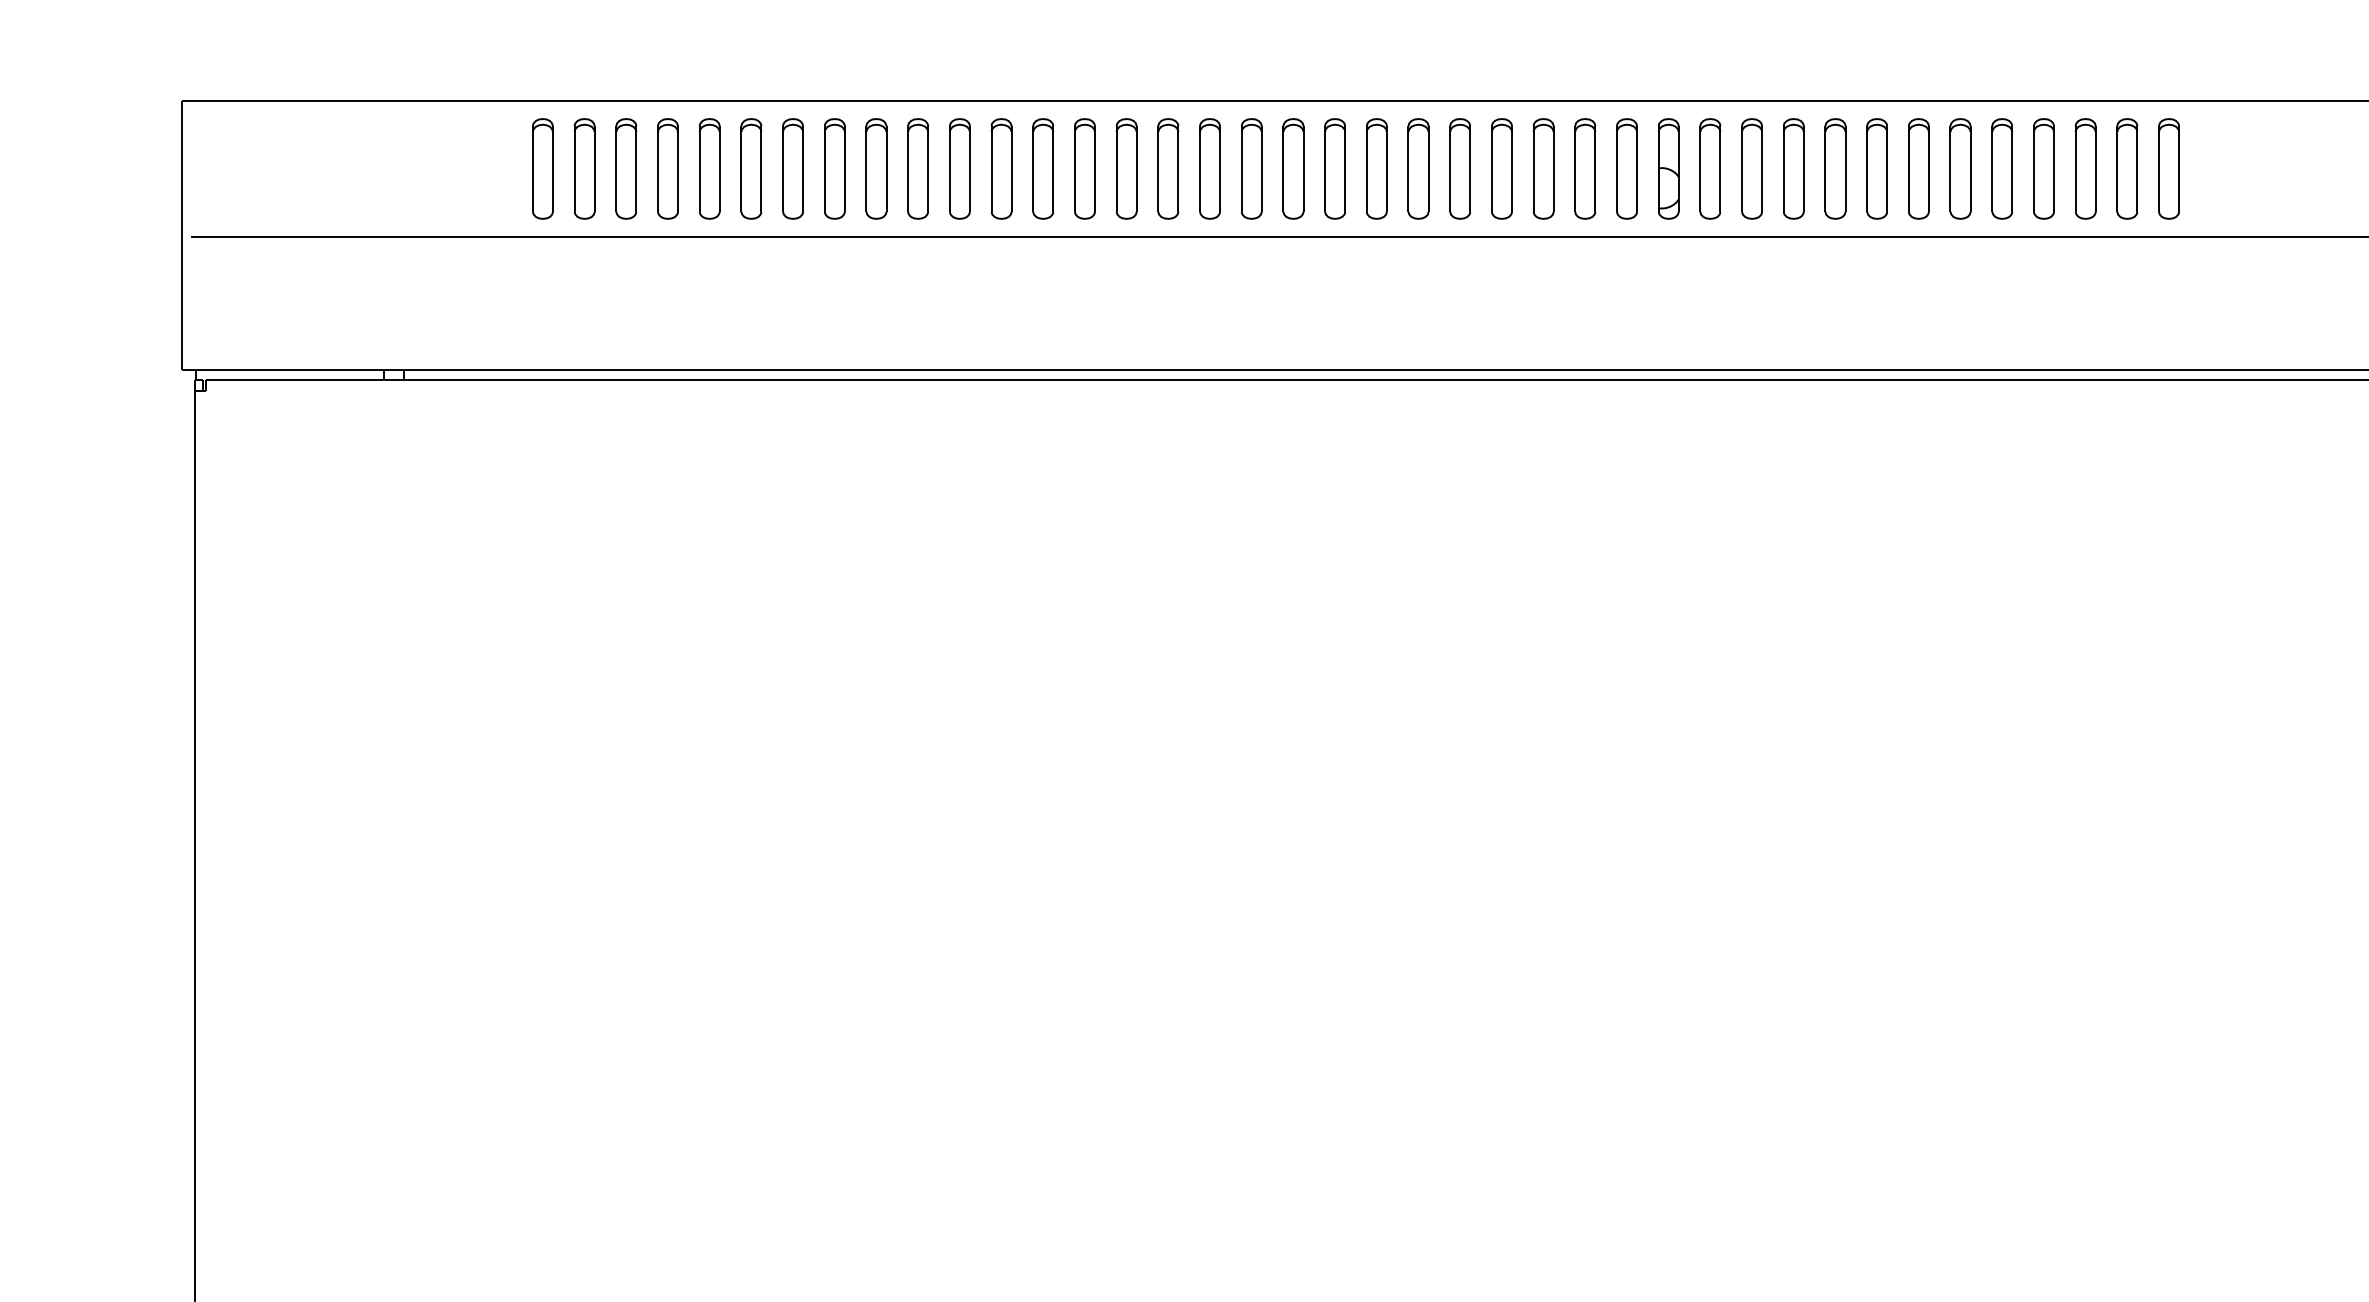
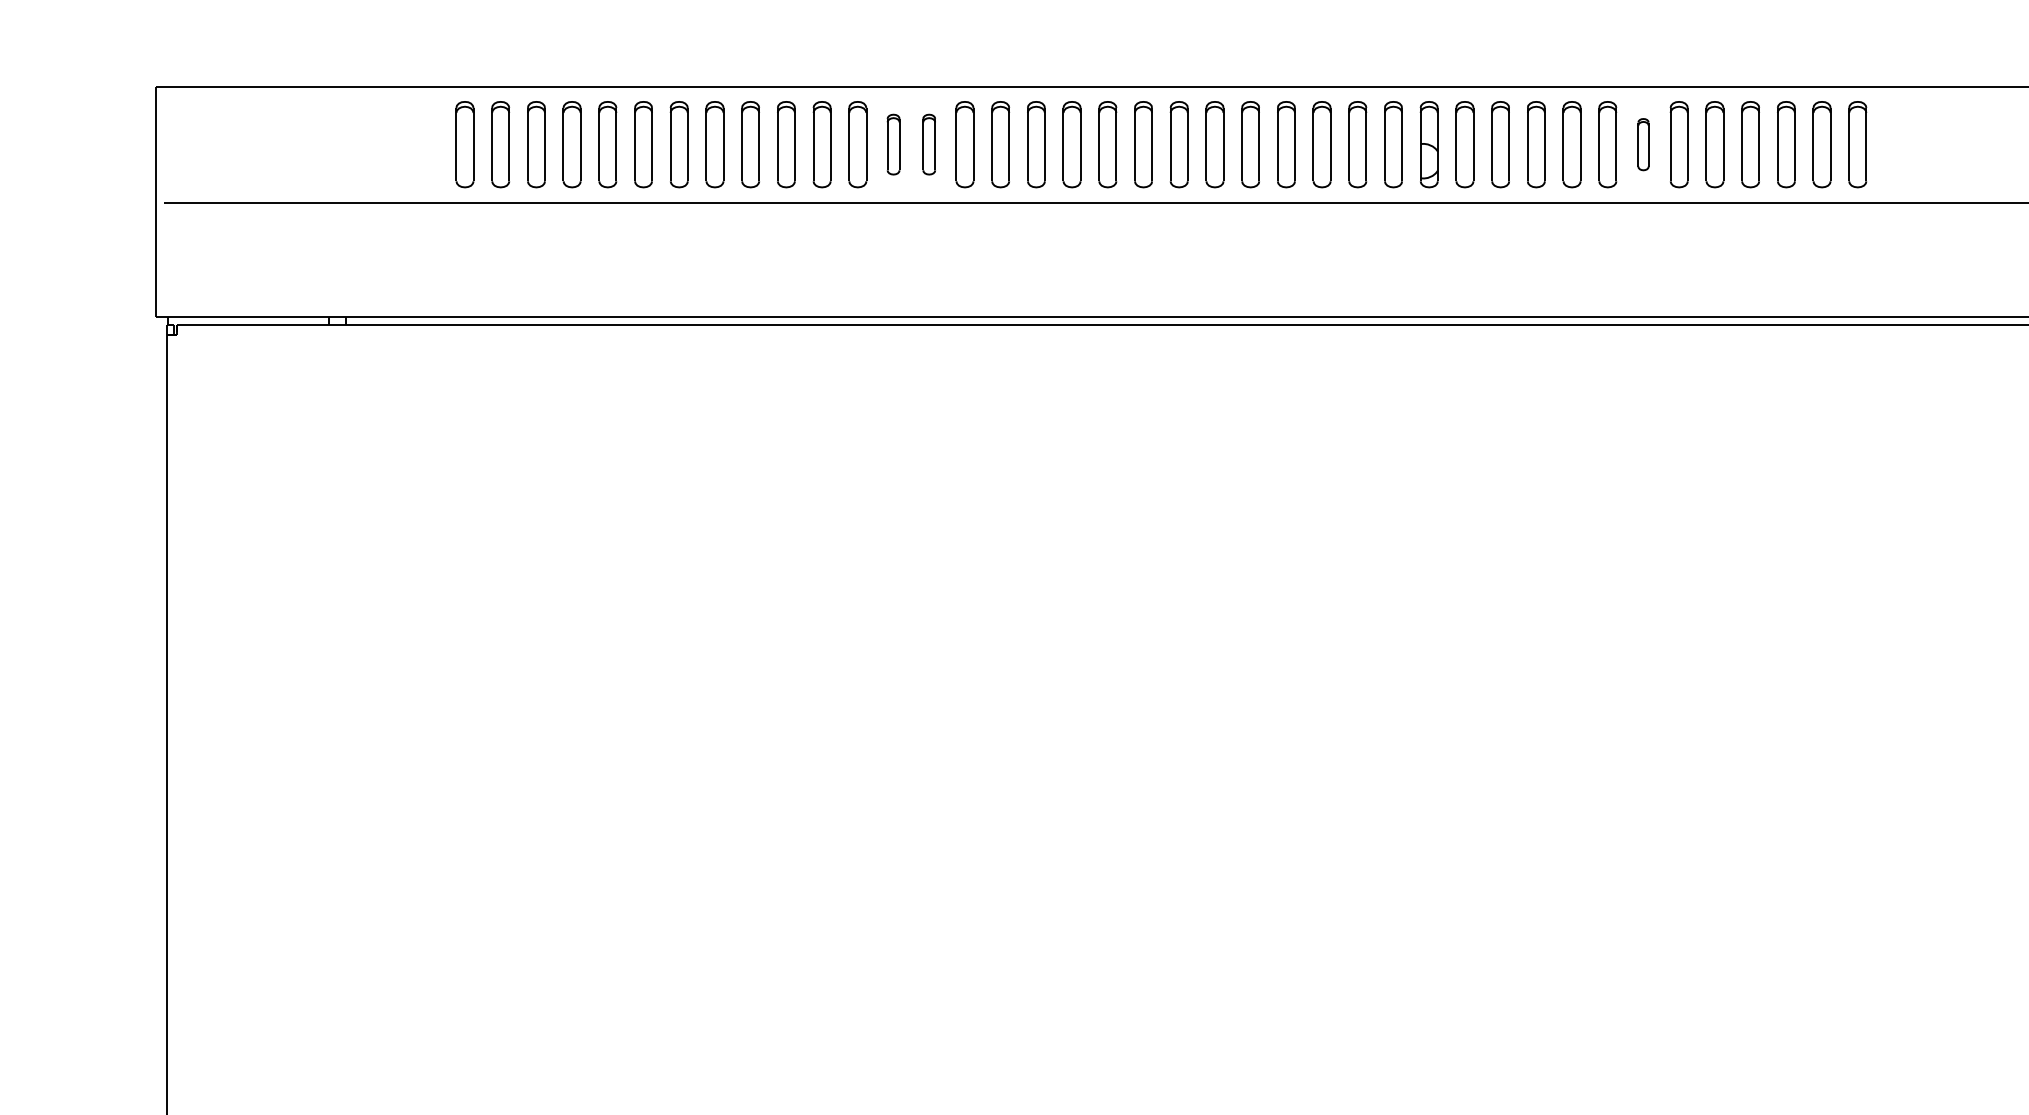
part: (1043, 168) -> (893, 144), size x0.7
part: (1084, 168) -> (928, 144), size x0.7
part: (1918, 168) -> (1643, 144), size x0.6

